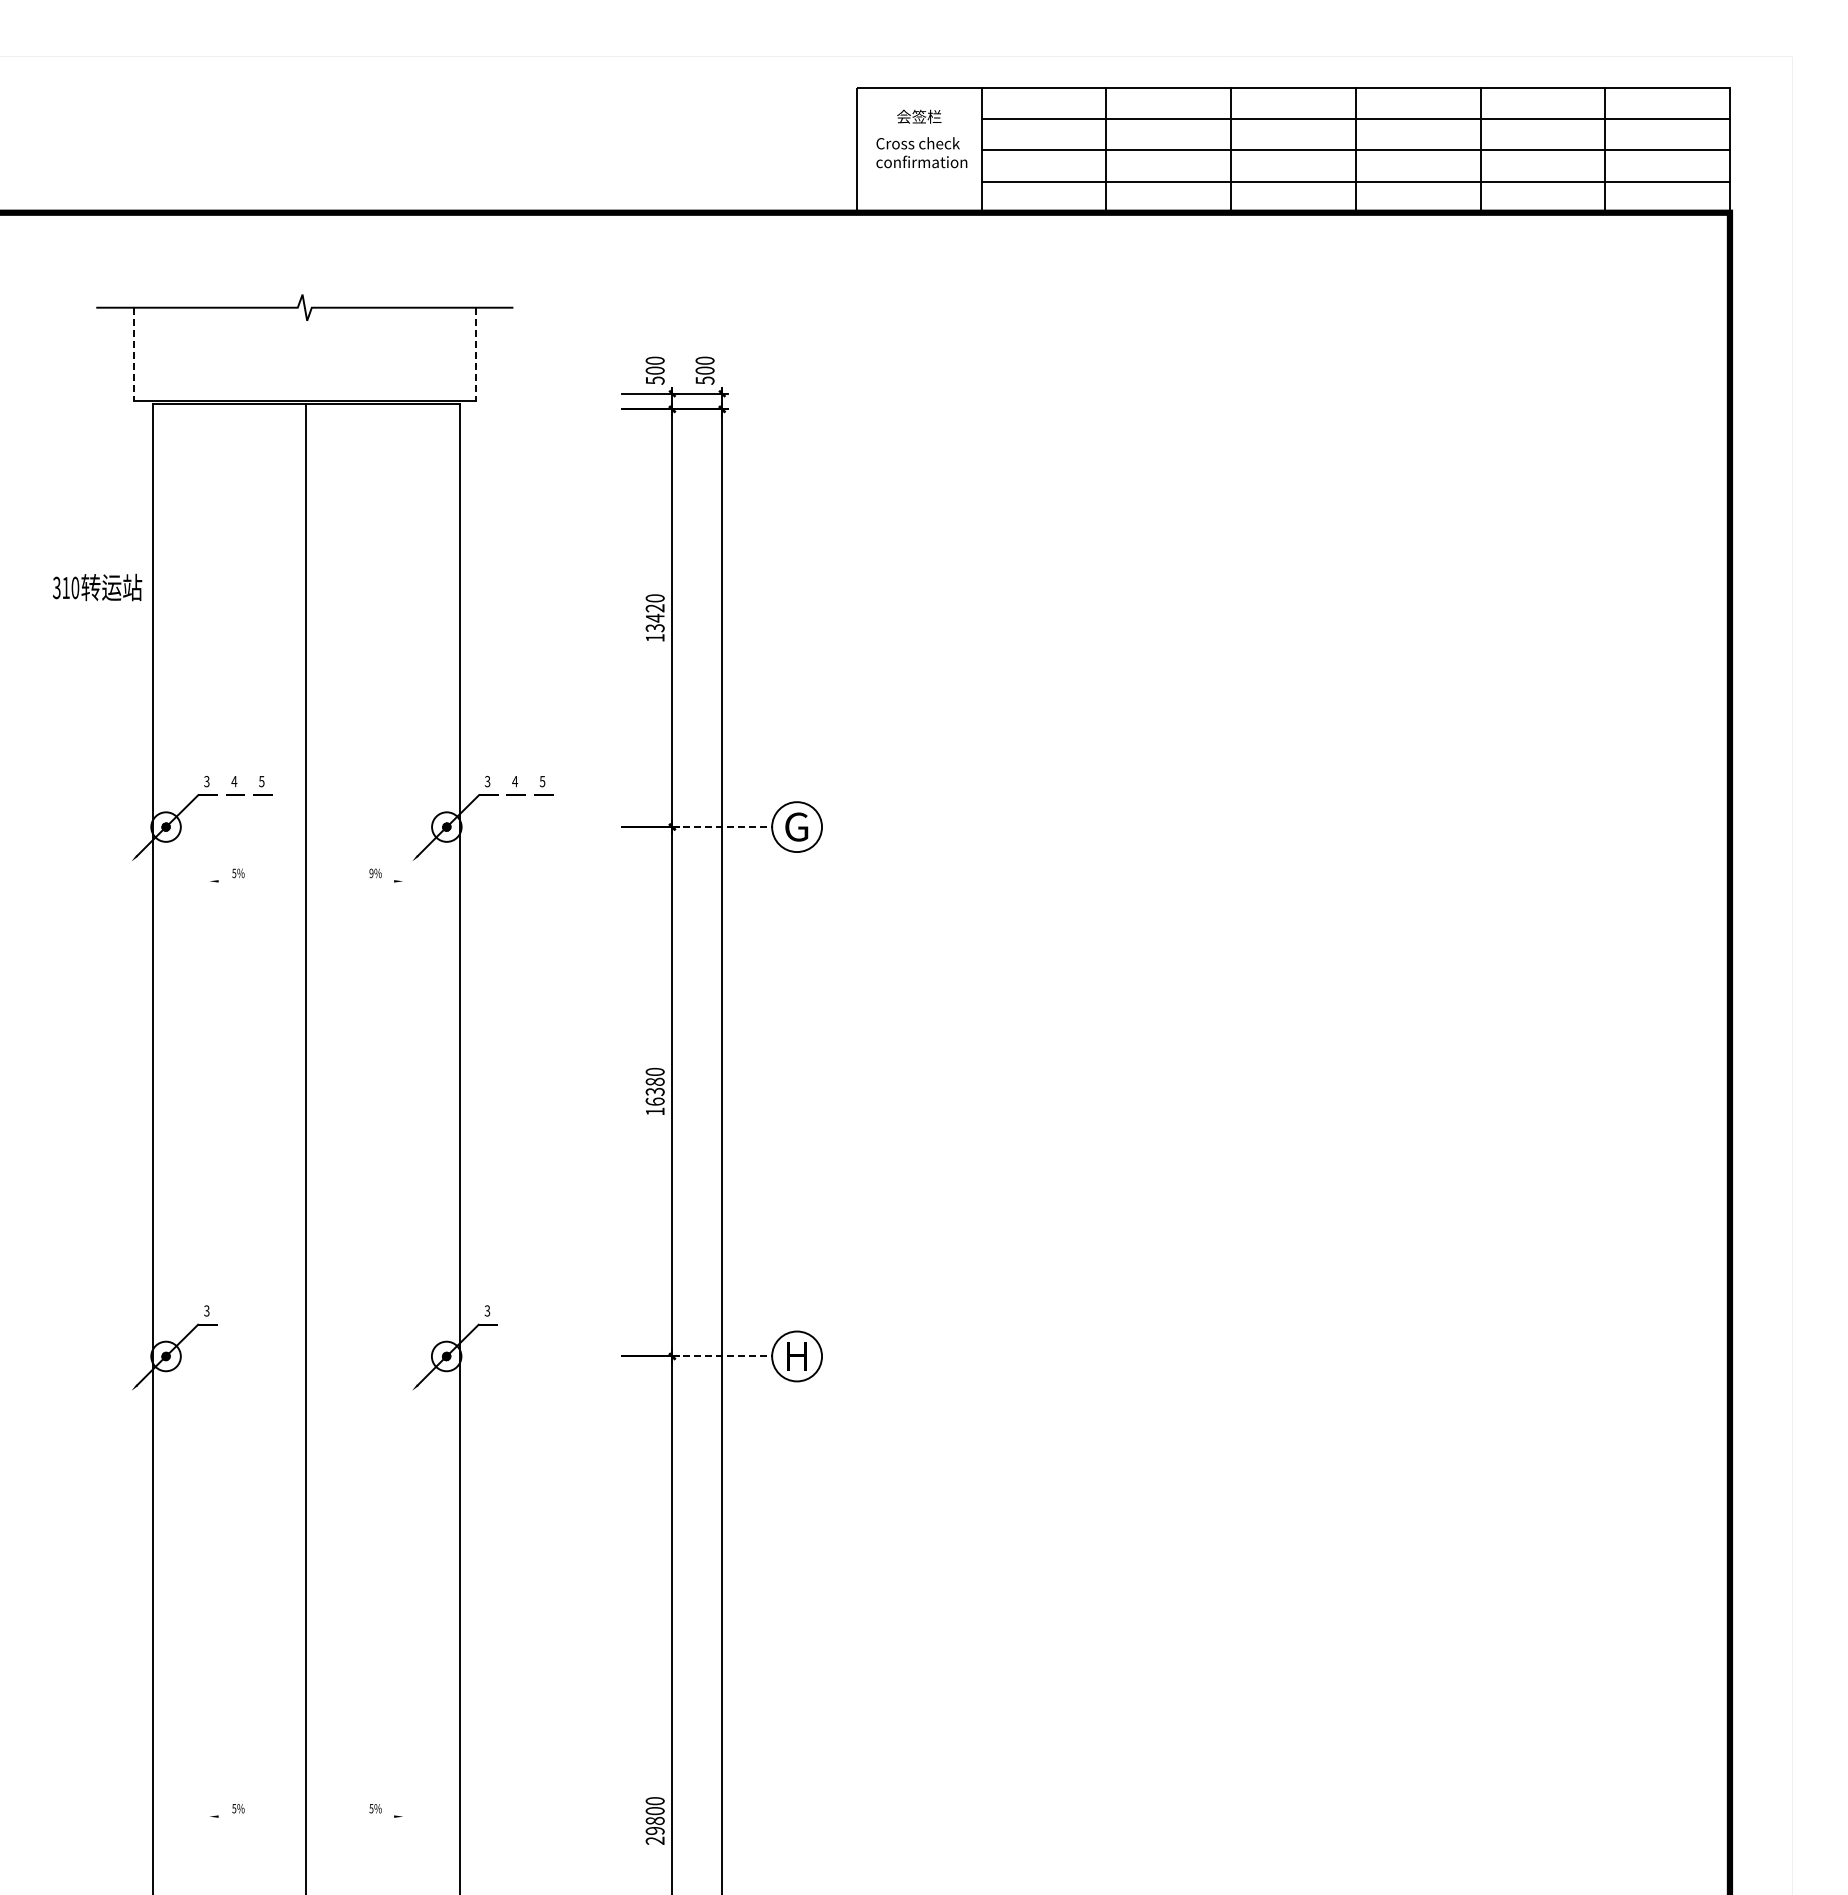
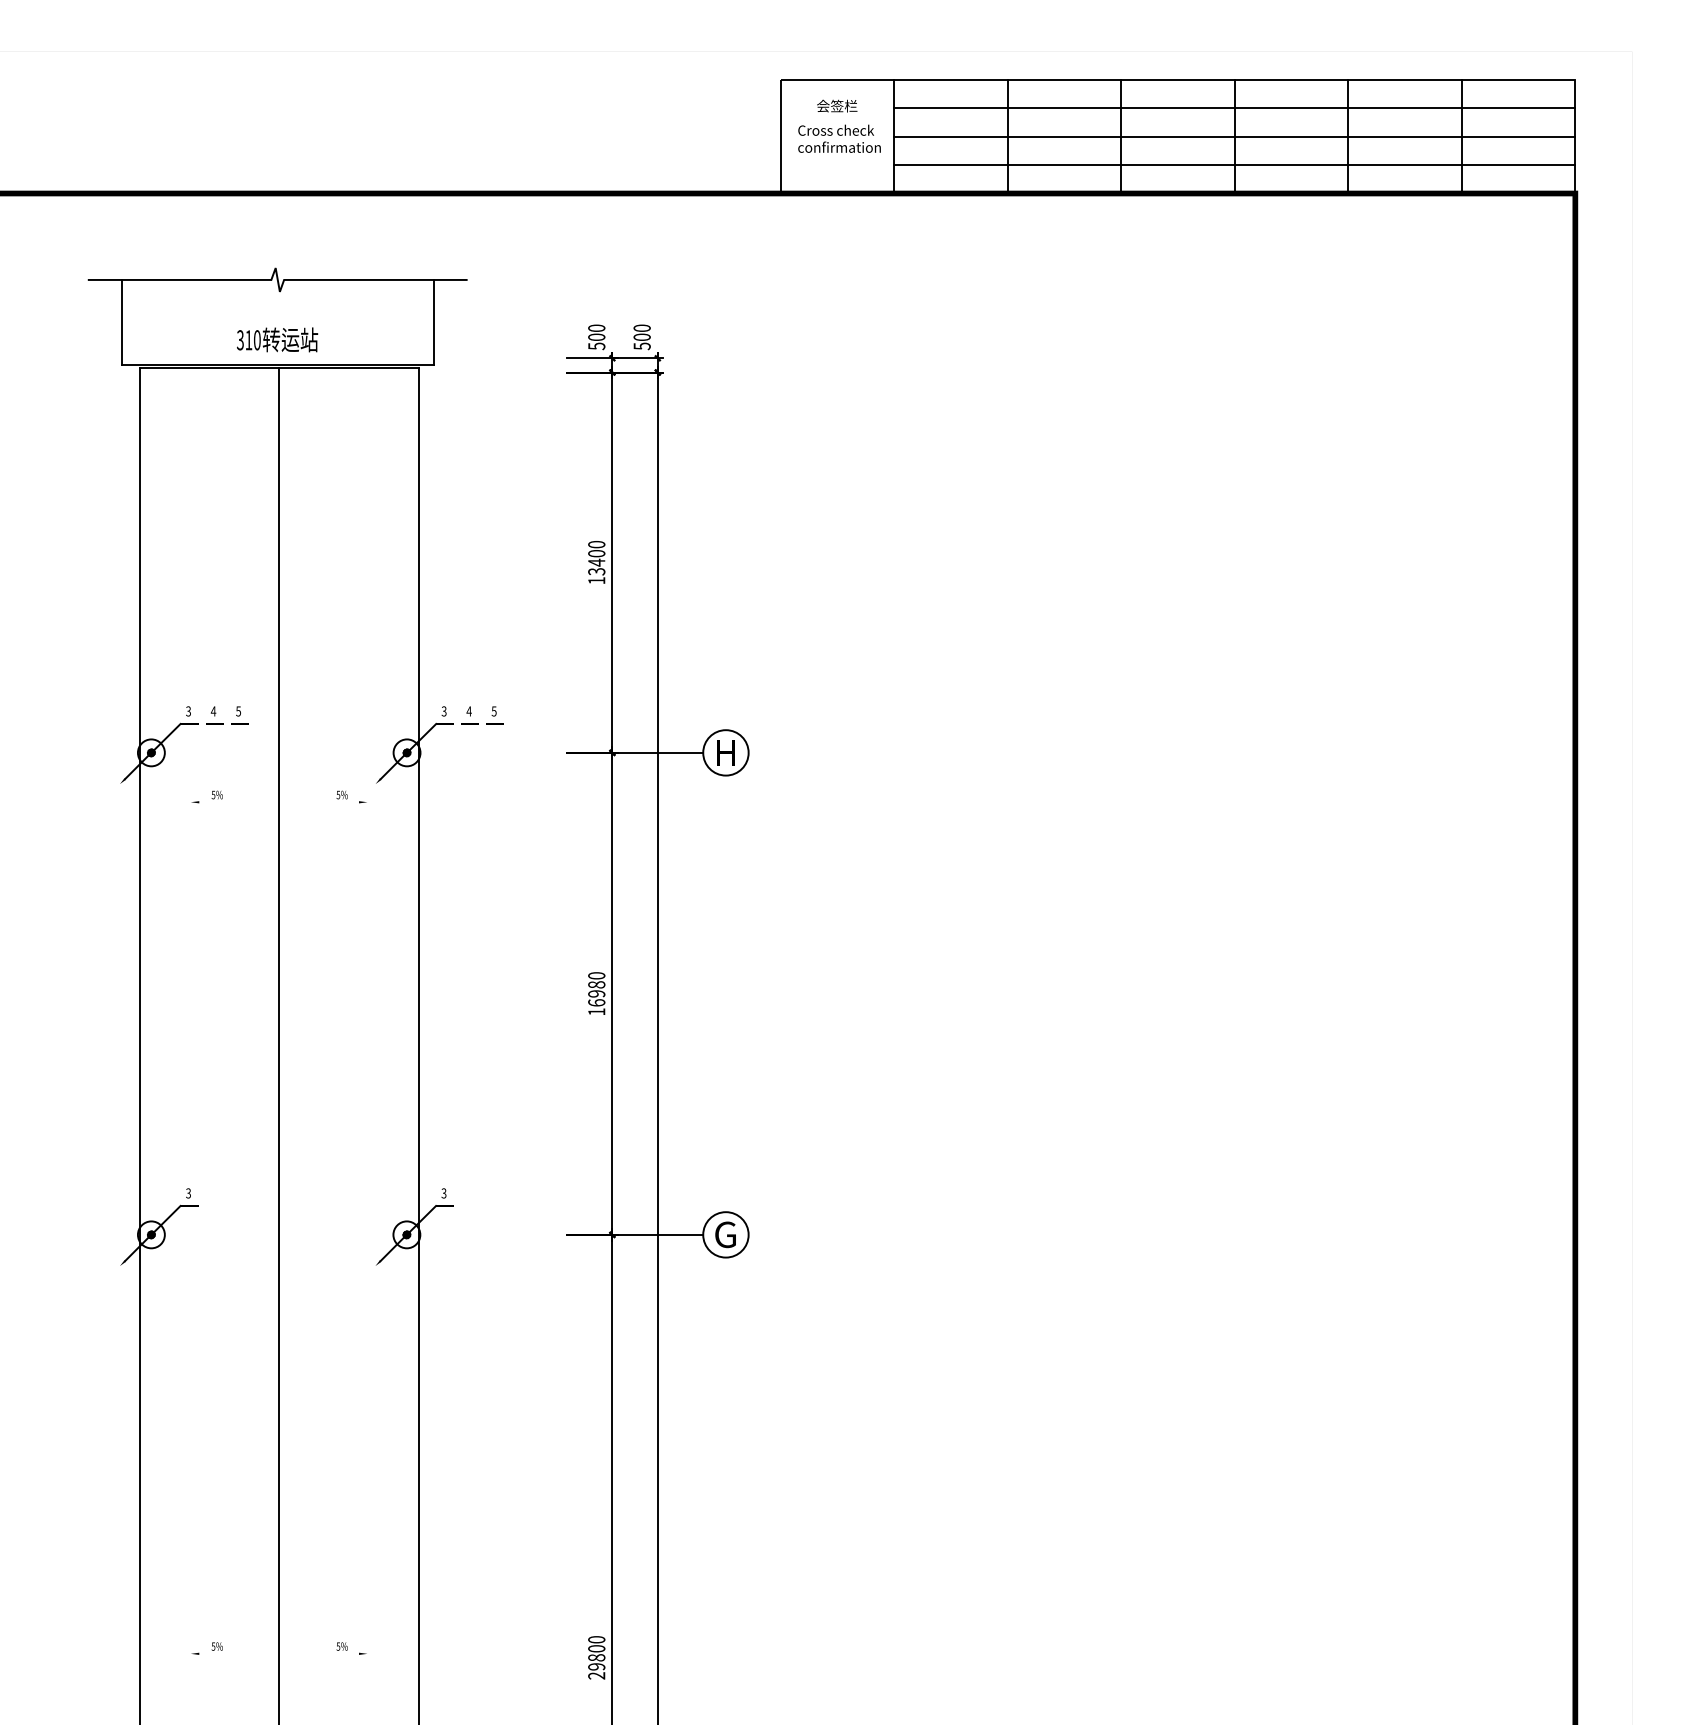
line: (133, 354) -> (121, 322), dashed -> solid
line: (475, 354) -> (433, 322), dashed -> solid
text: (97, 587) -> (277, 339), moved
text: (654, 608) -> (596, 553), 13420 -> 13400
text: (796, 826) -> (725, 752), G -> H
line: (722, 827) -> (658, 753), dashed -> solid
text: (371, 872) -> (338, 794), 9% -> 5%
text: (655, 1091) -> (597, 993), 16380 -> 16980
text: (796, 1355) -> (725, 1233), H -> G
line: (722, 1356) -> (658, 1234), dashed -> solid

